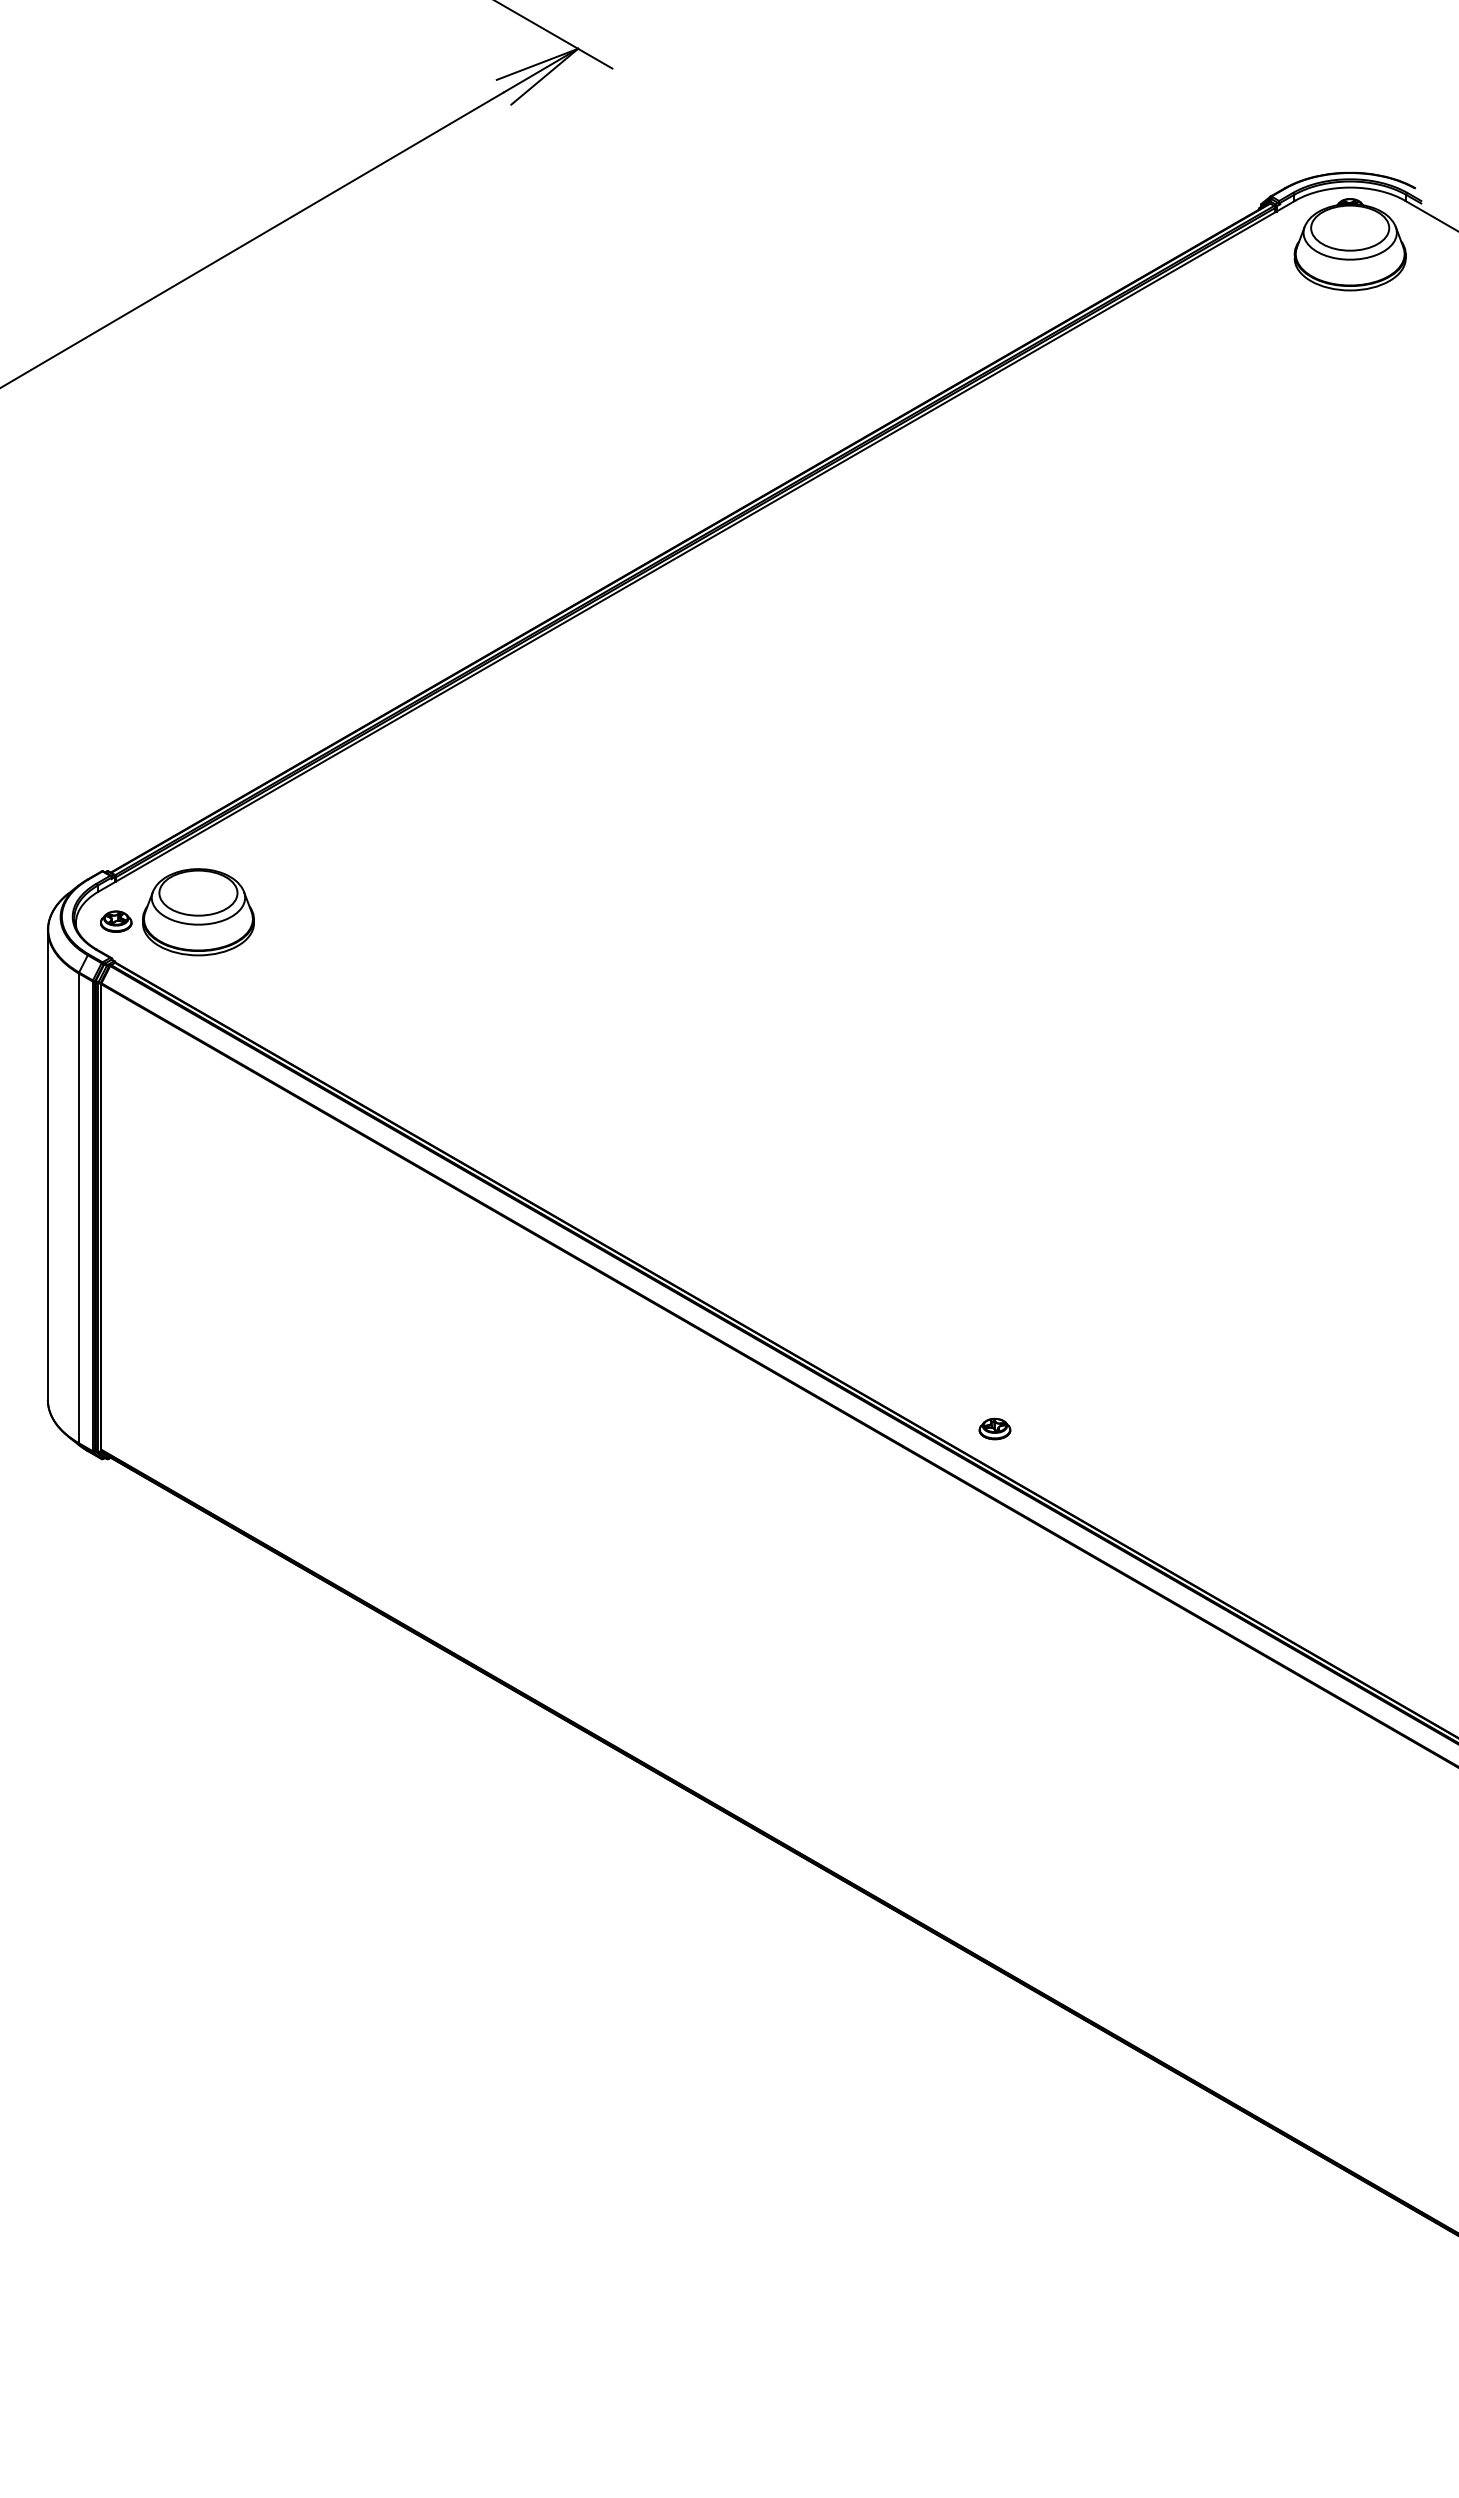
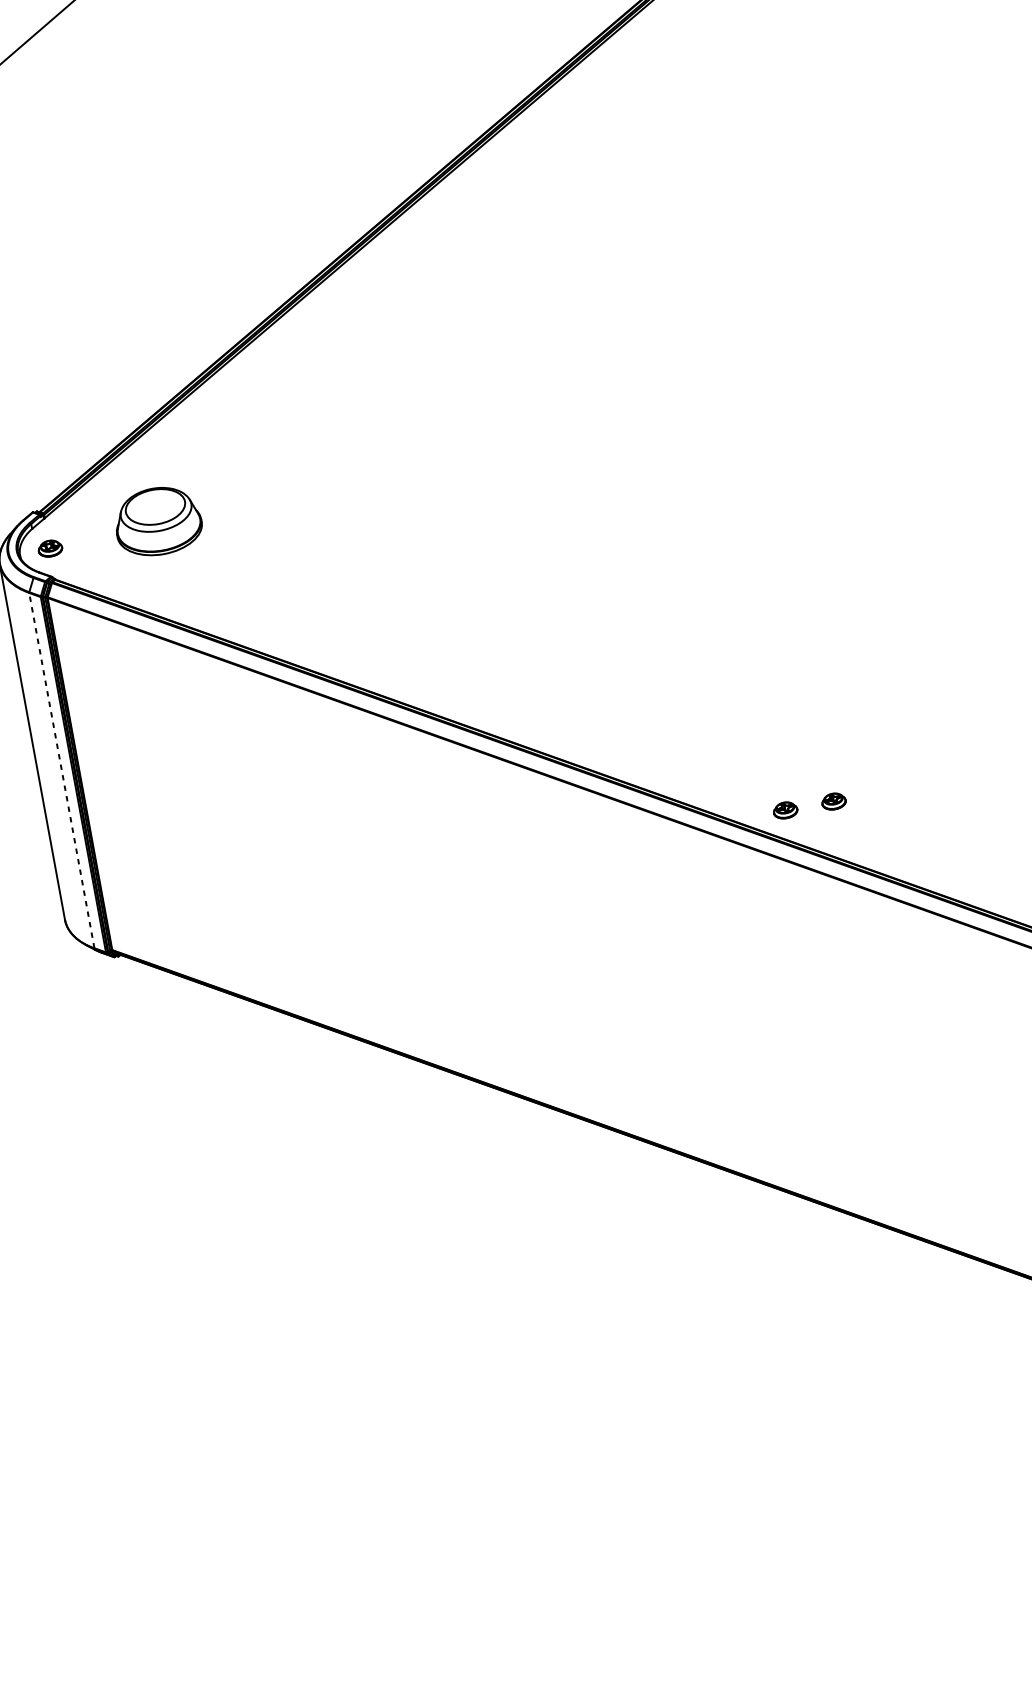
part: (198, 912) -> (158, 521), moved
line: (78, 1208) -> (61, 770), solid -> dashed
part: (1058, 1428) -> (833, 801), added

